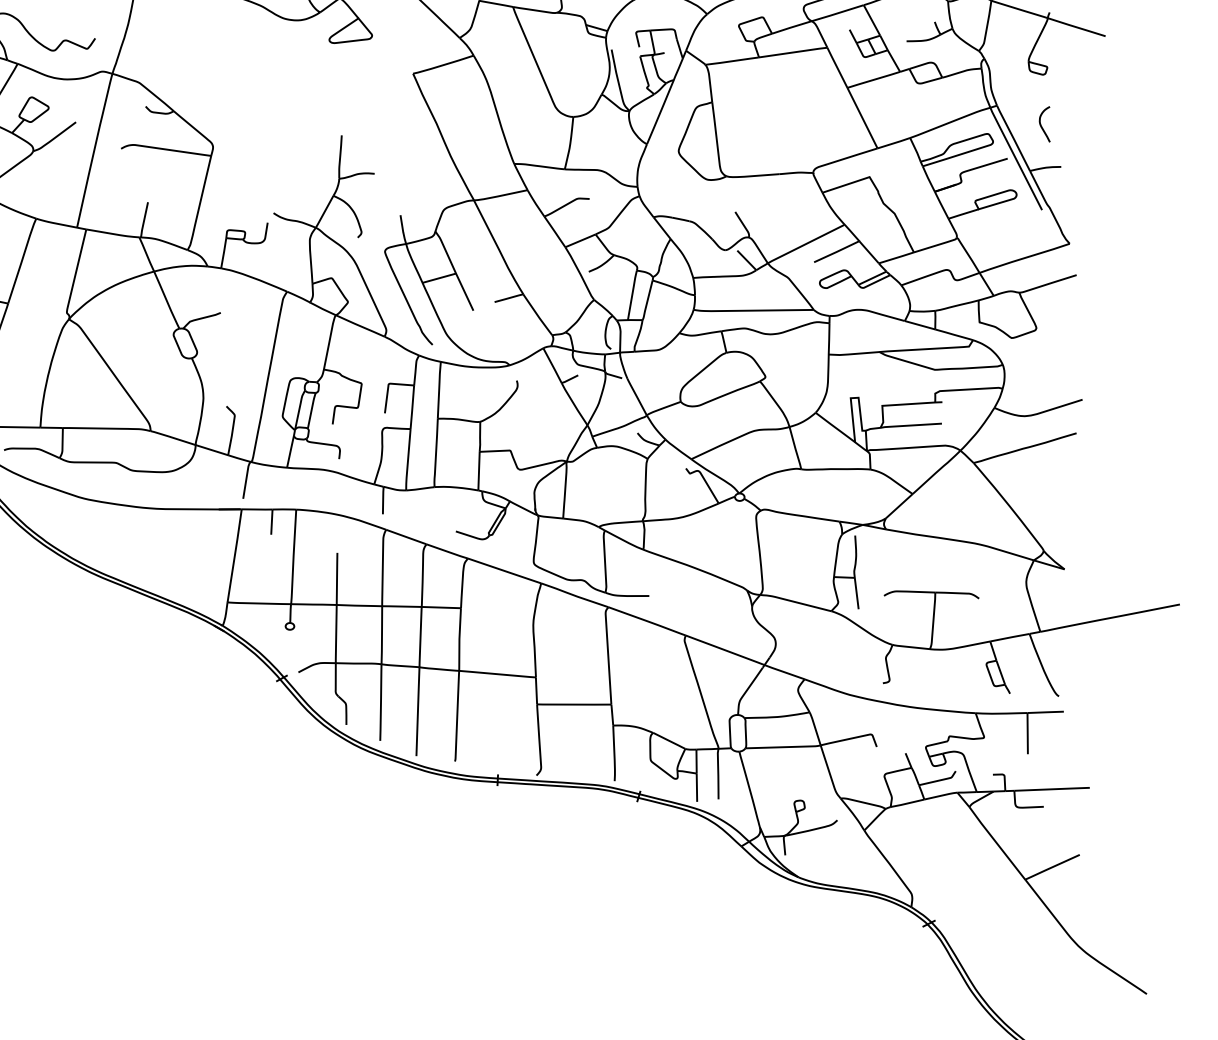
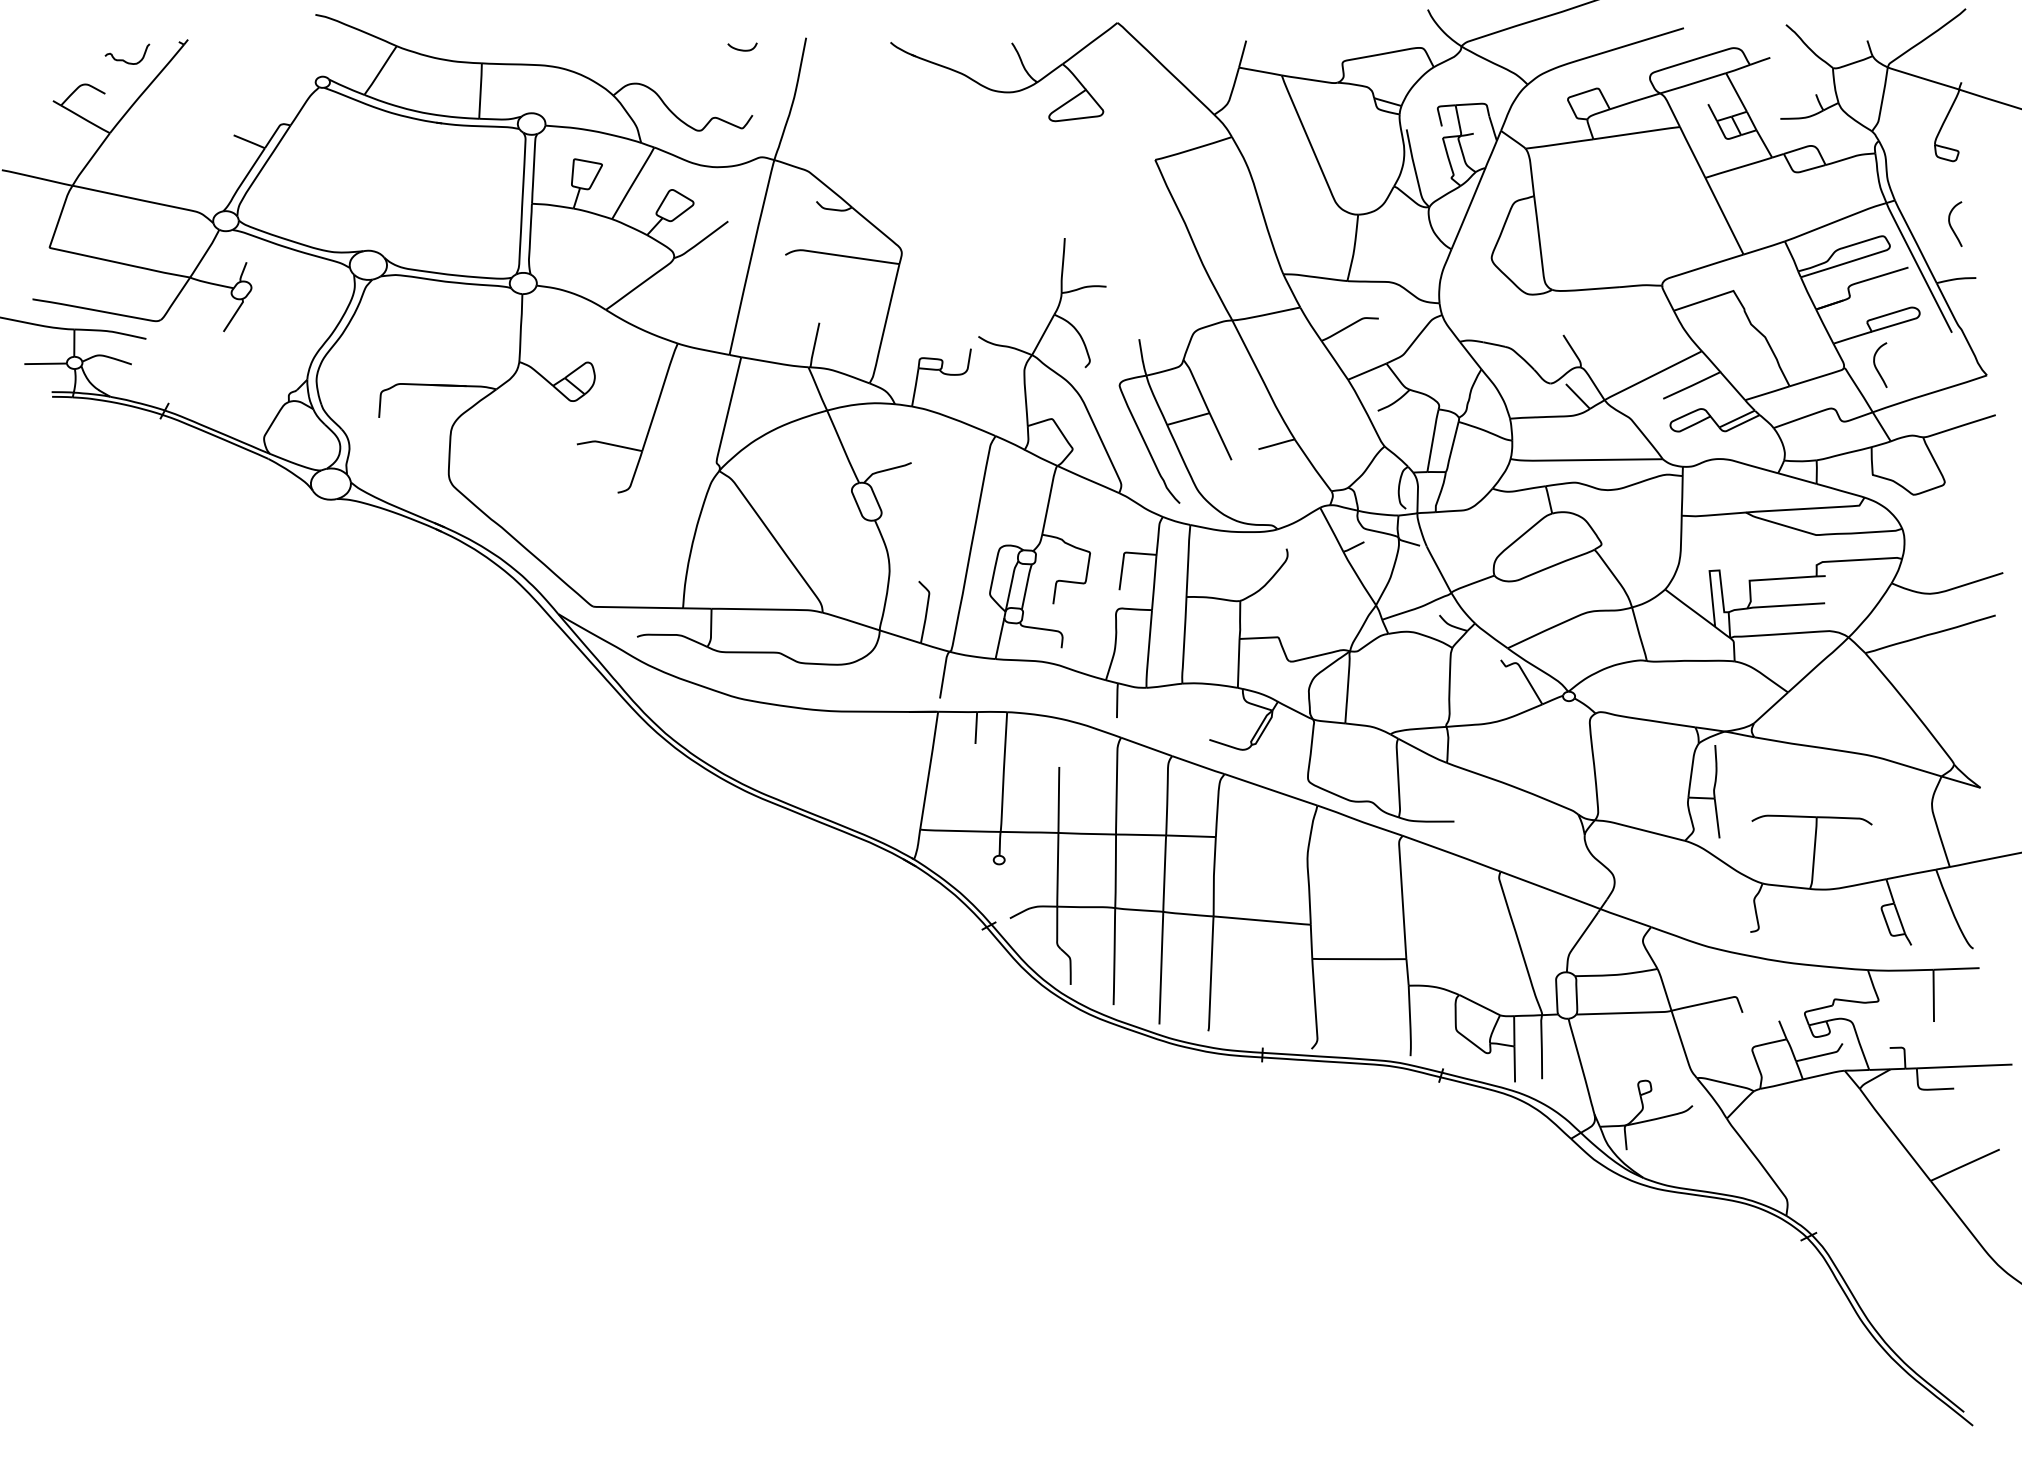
curve: (982, 236) -> (1876, 366), added

